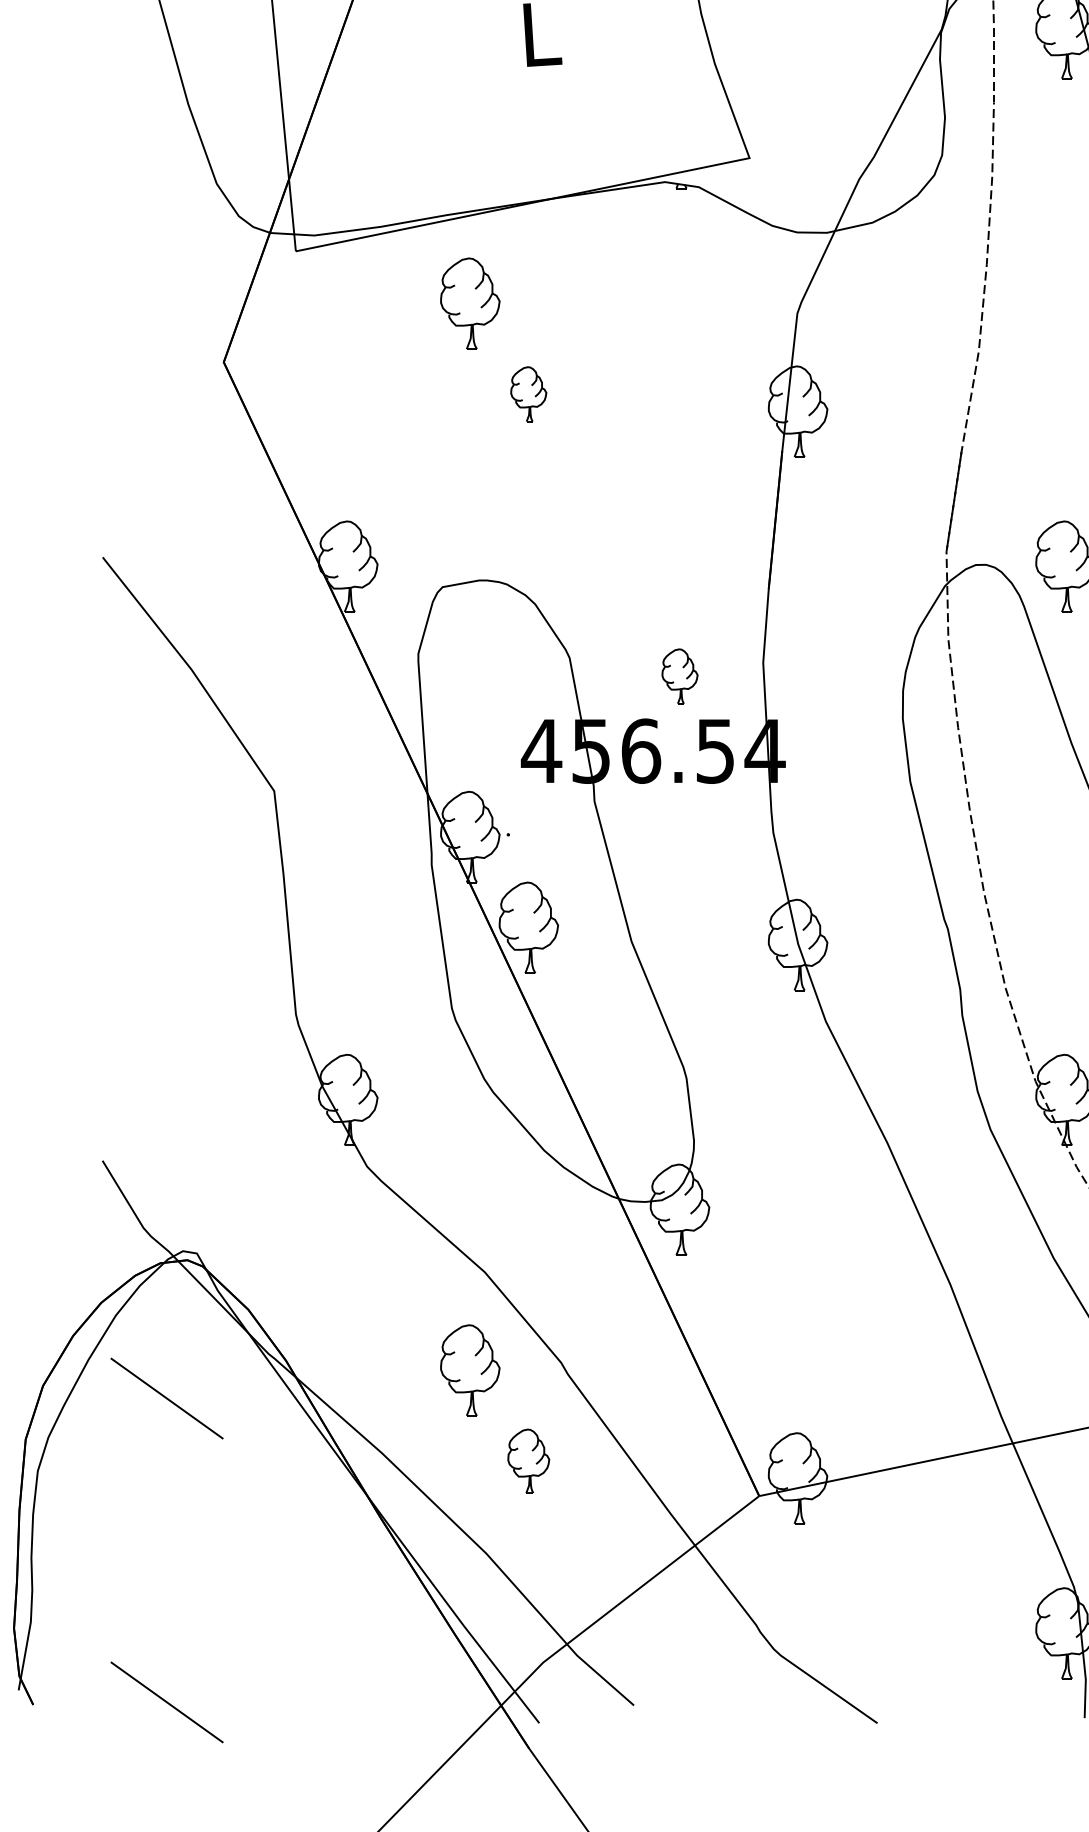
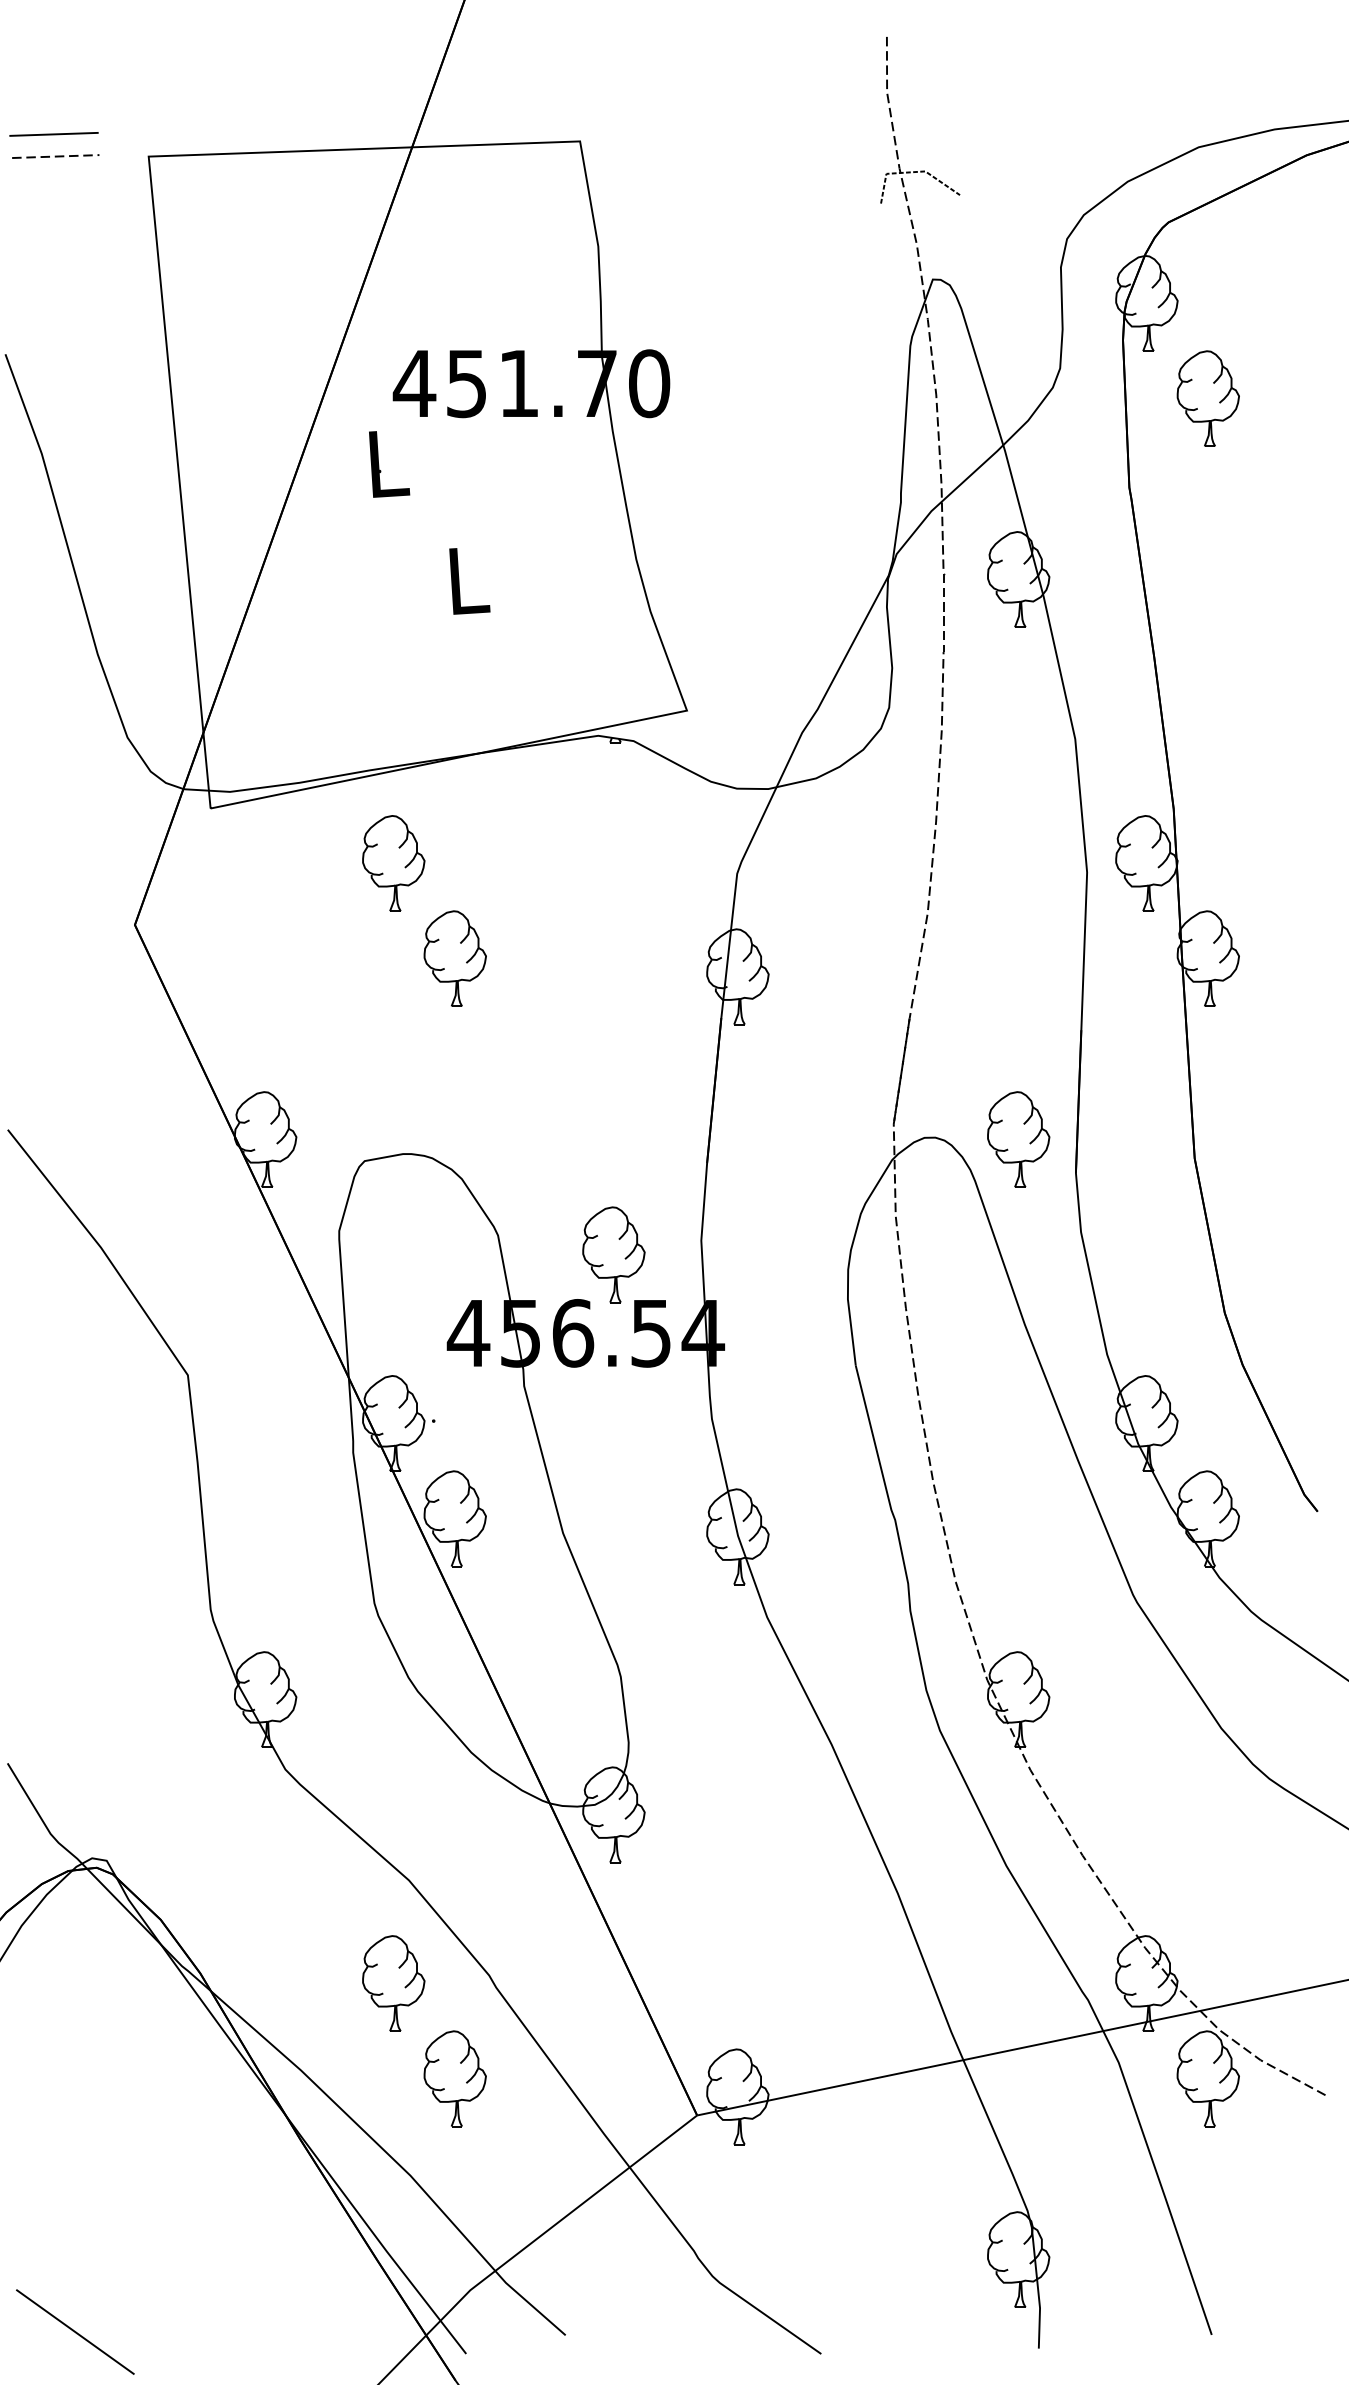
part: (528, 394) -> (454, 958), size x1.67
part: (679, 676) -> (613, 1254), size x1.67
line: (167, 1398) -> (75, 2012), removed
part: (528, 1460) -> (454, 2078), size x1.43

